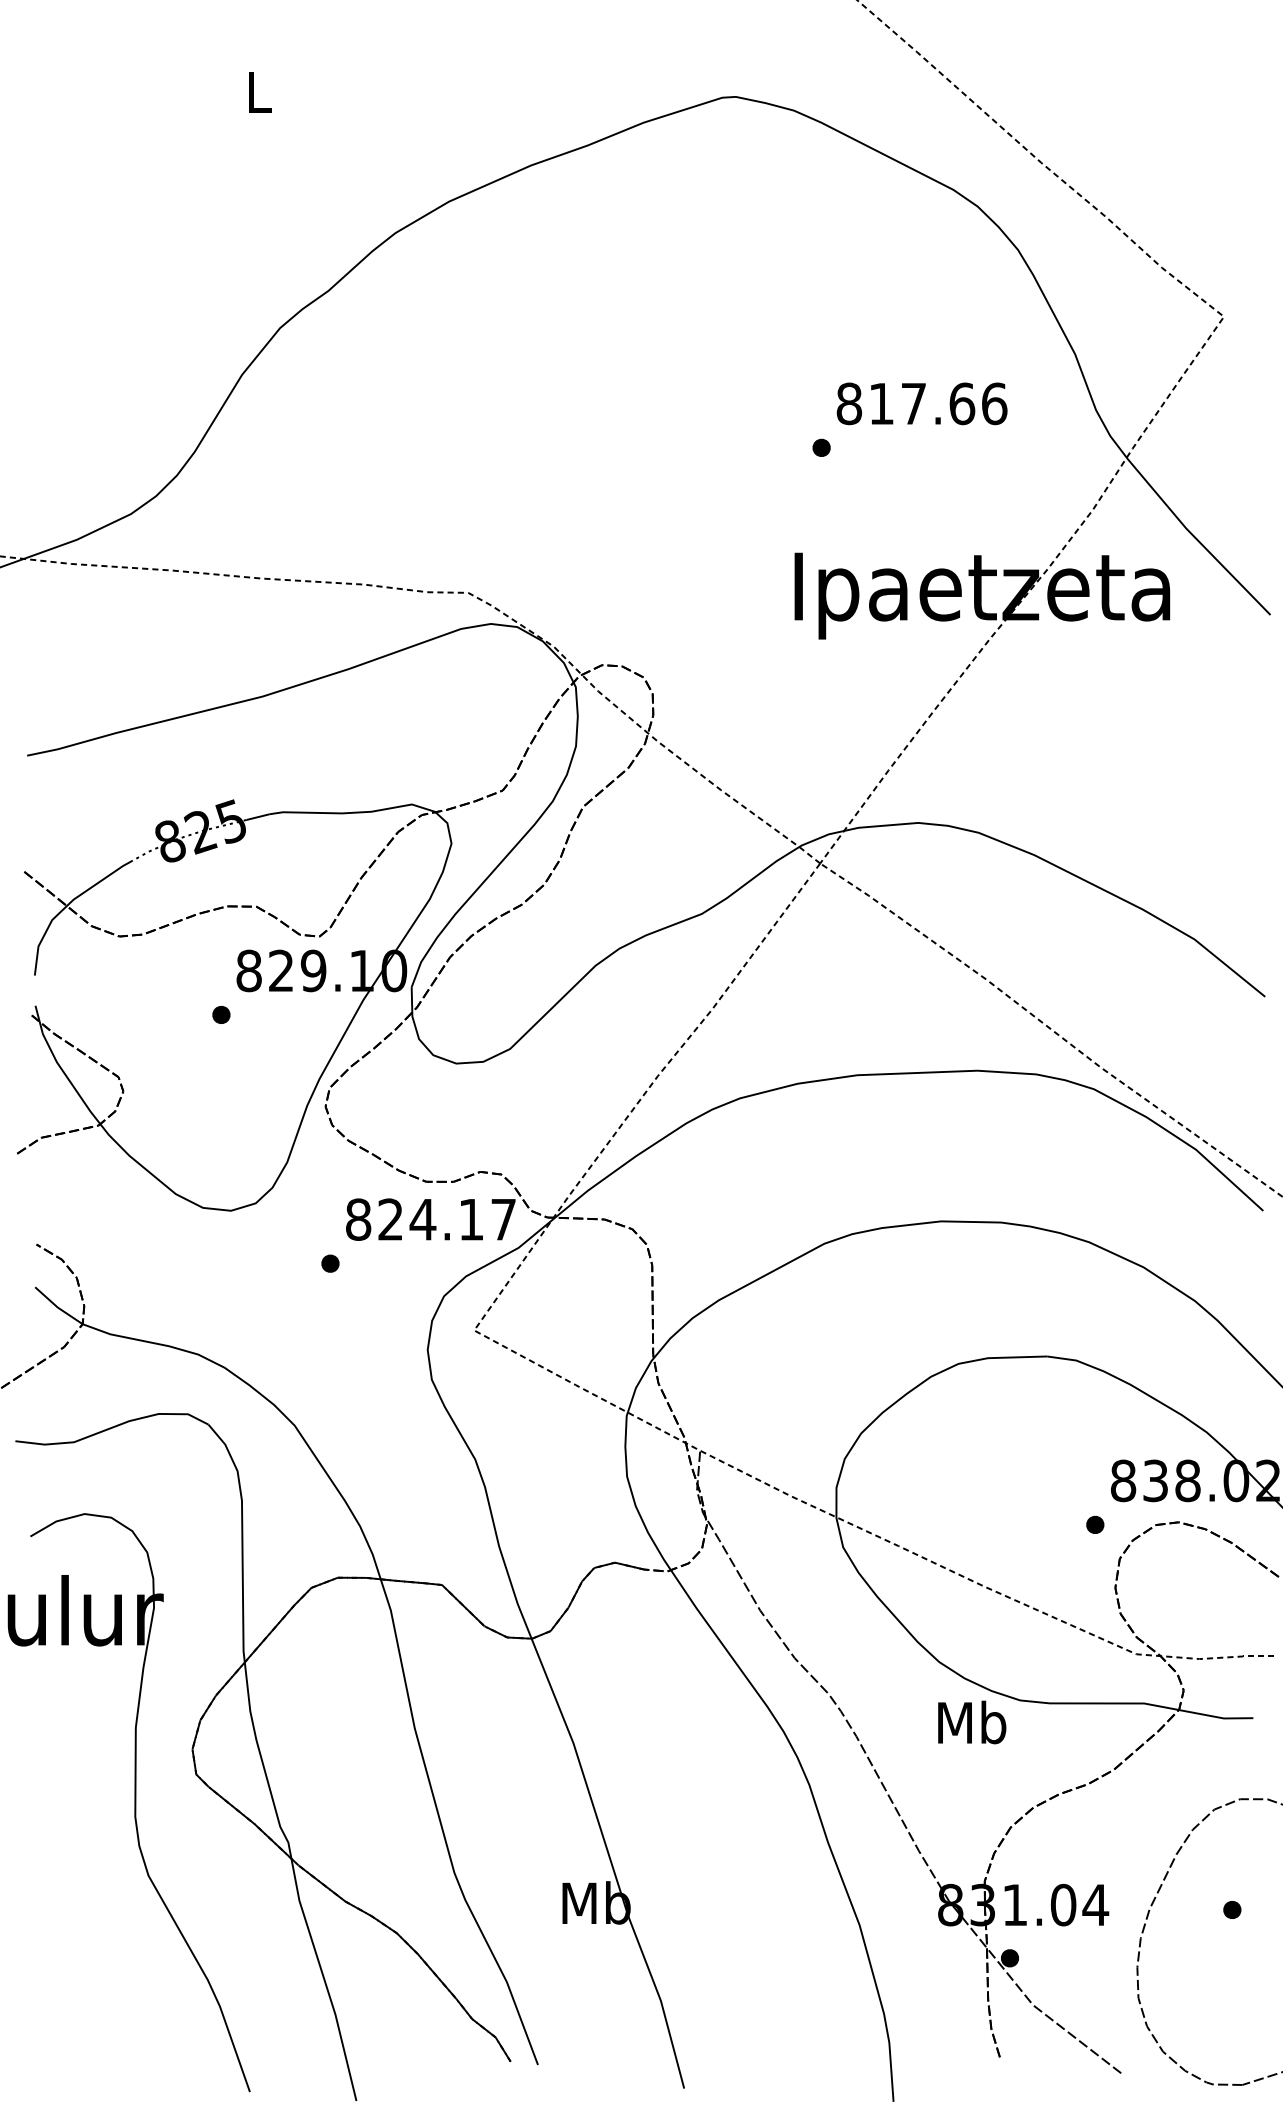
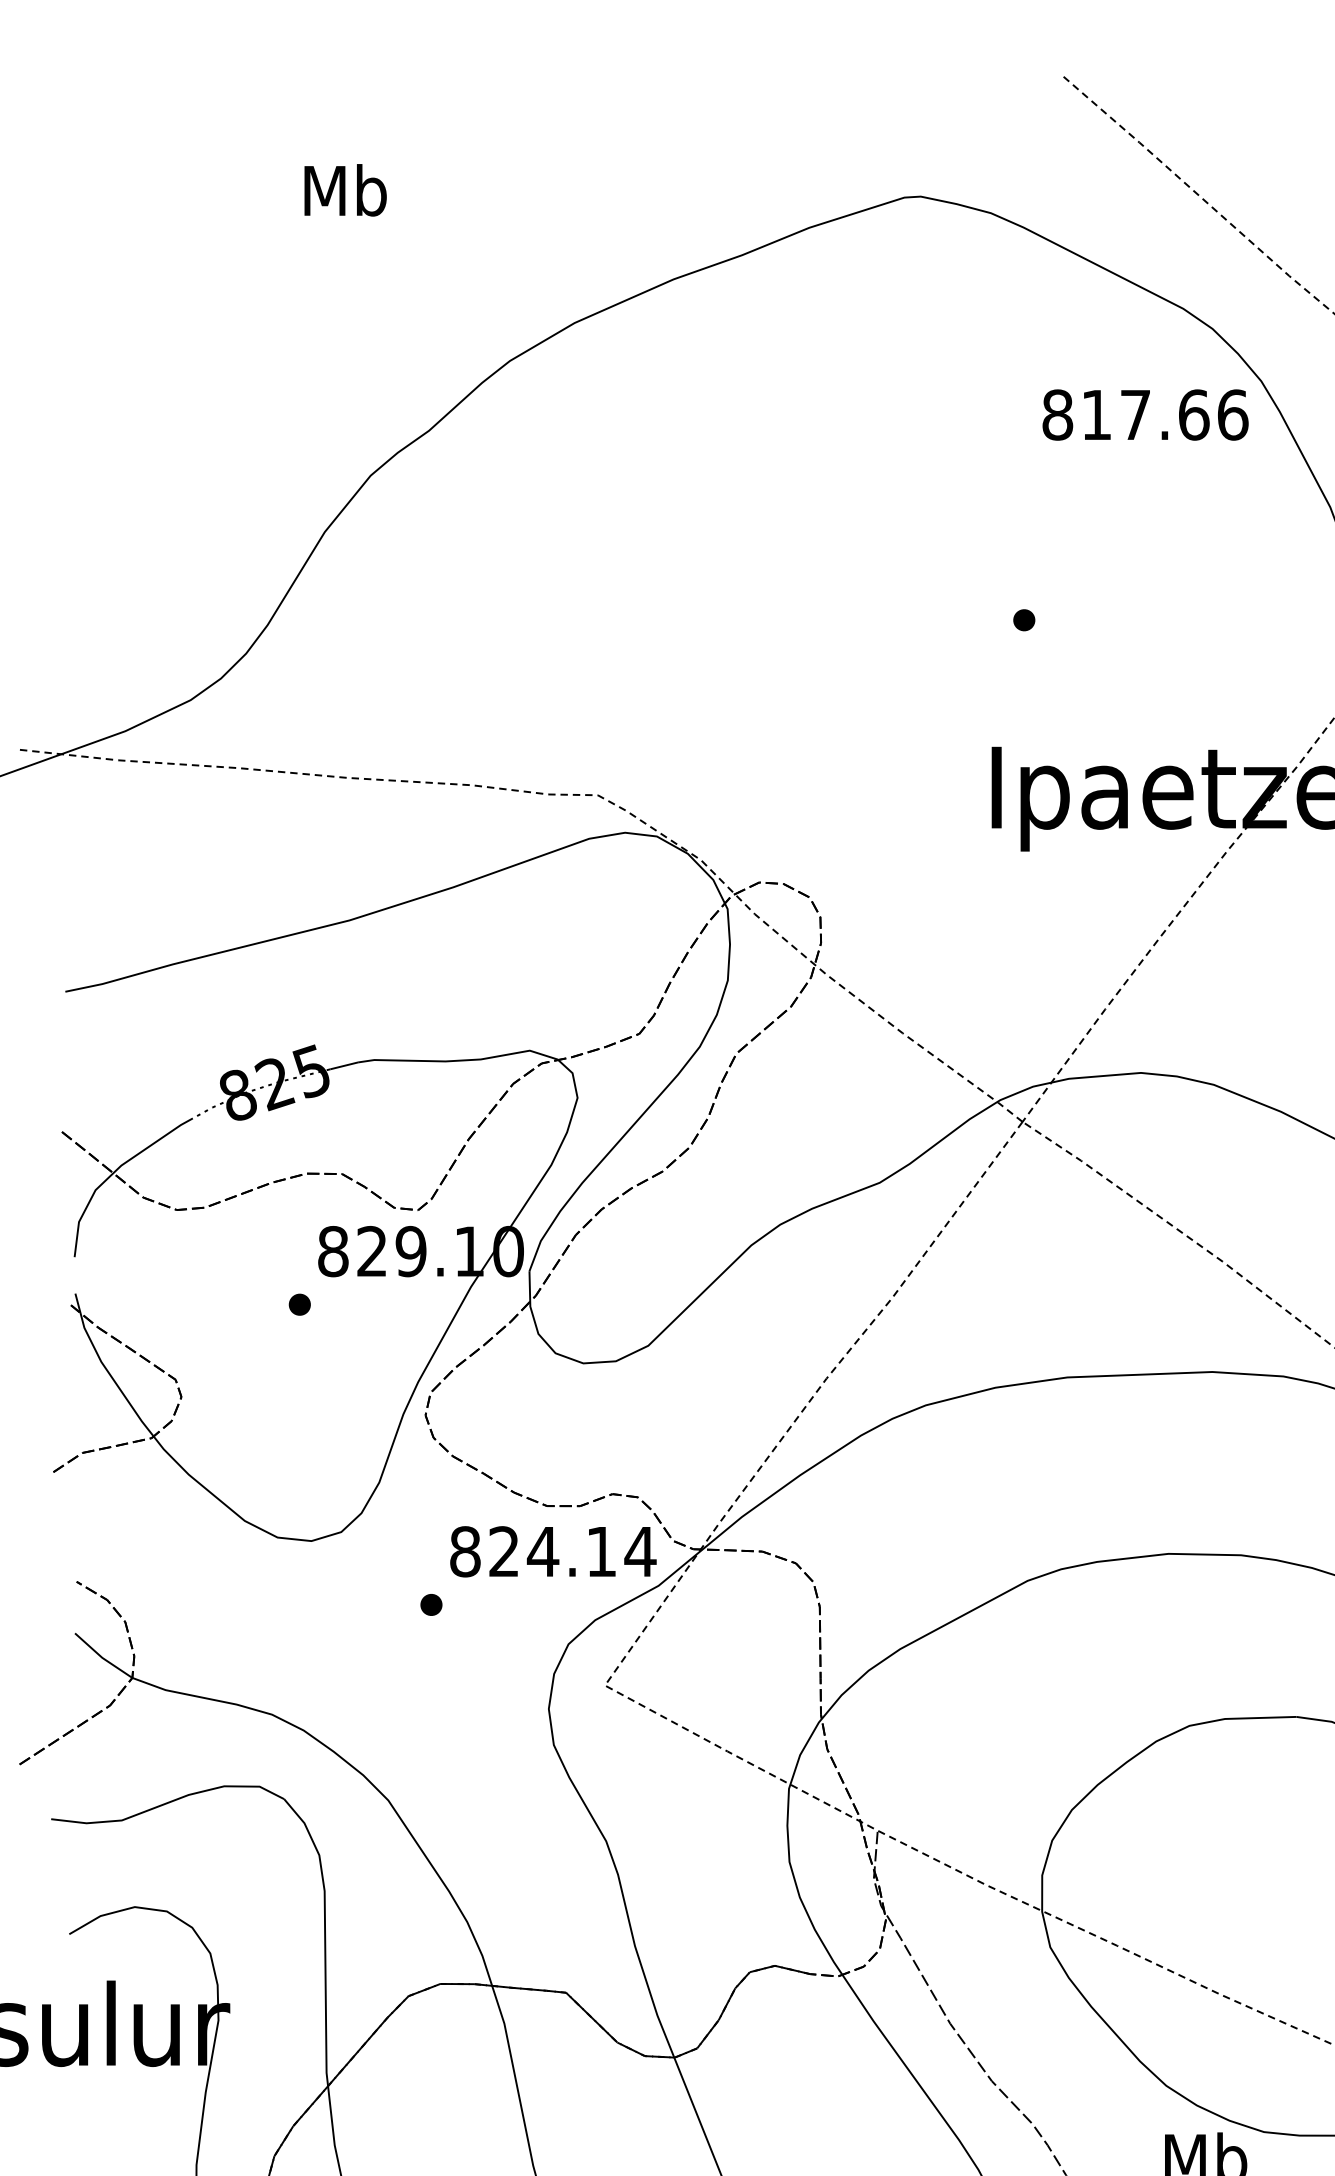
text: (259, 91) -> (345, 190), L -> Mb
text: (921, 403) -> (1144, 414), moved
text: (503, 1219) -> (640, 1551), 824.17 -> 824.14

